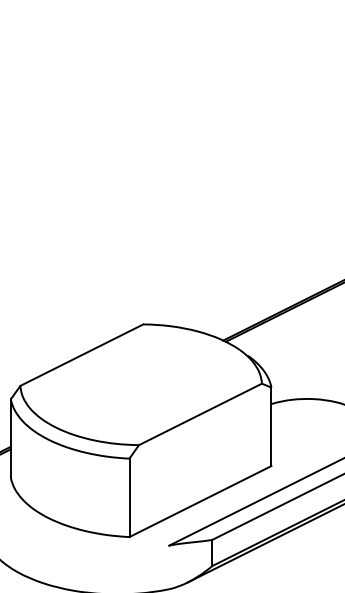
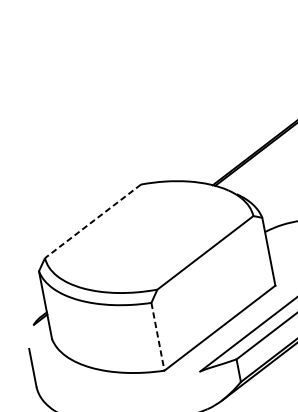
line: (81, 355) -> (92, 221), solid -> dashed
line: (129, 498) -> (158, 337), solid -> dashed

